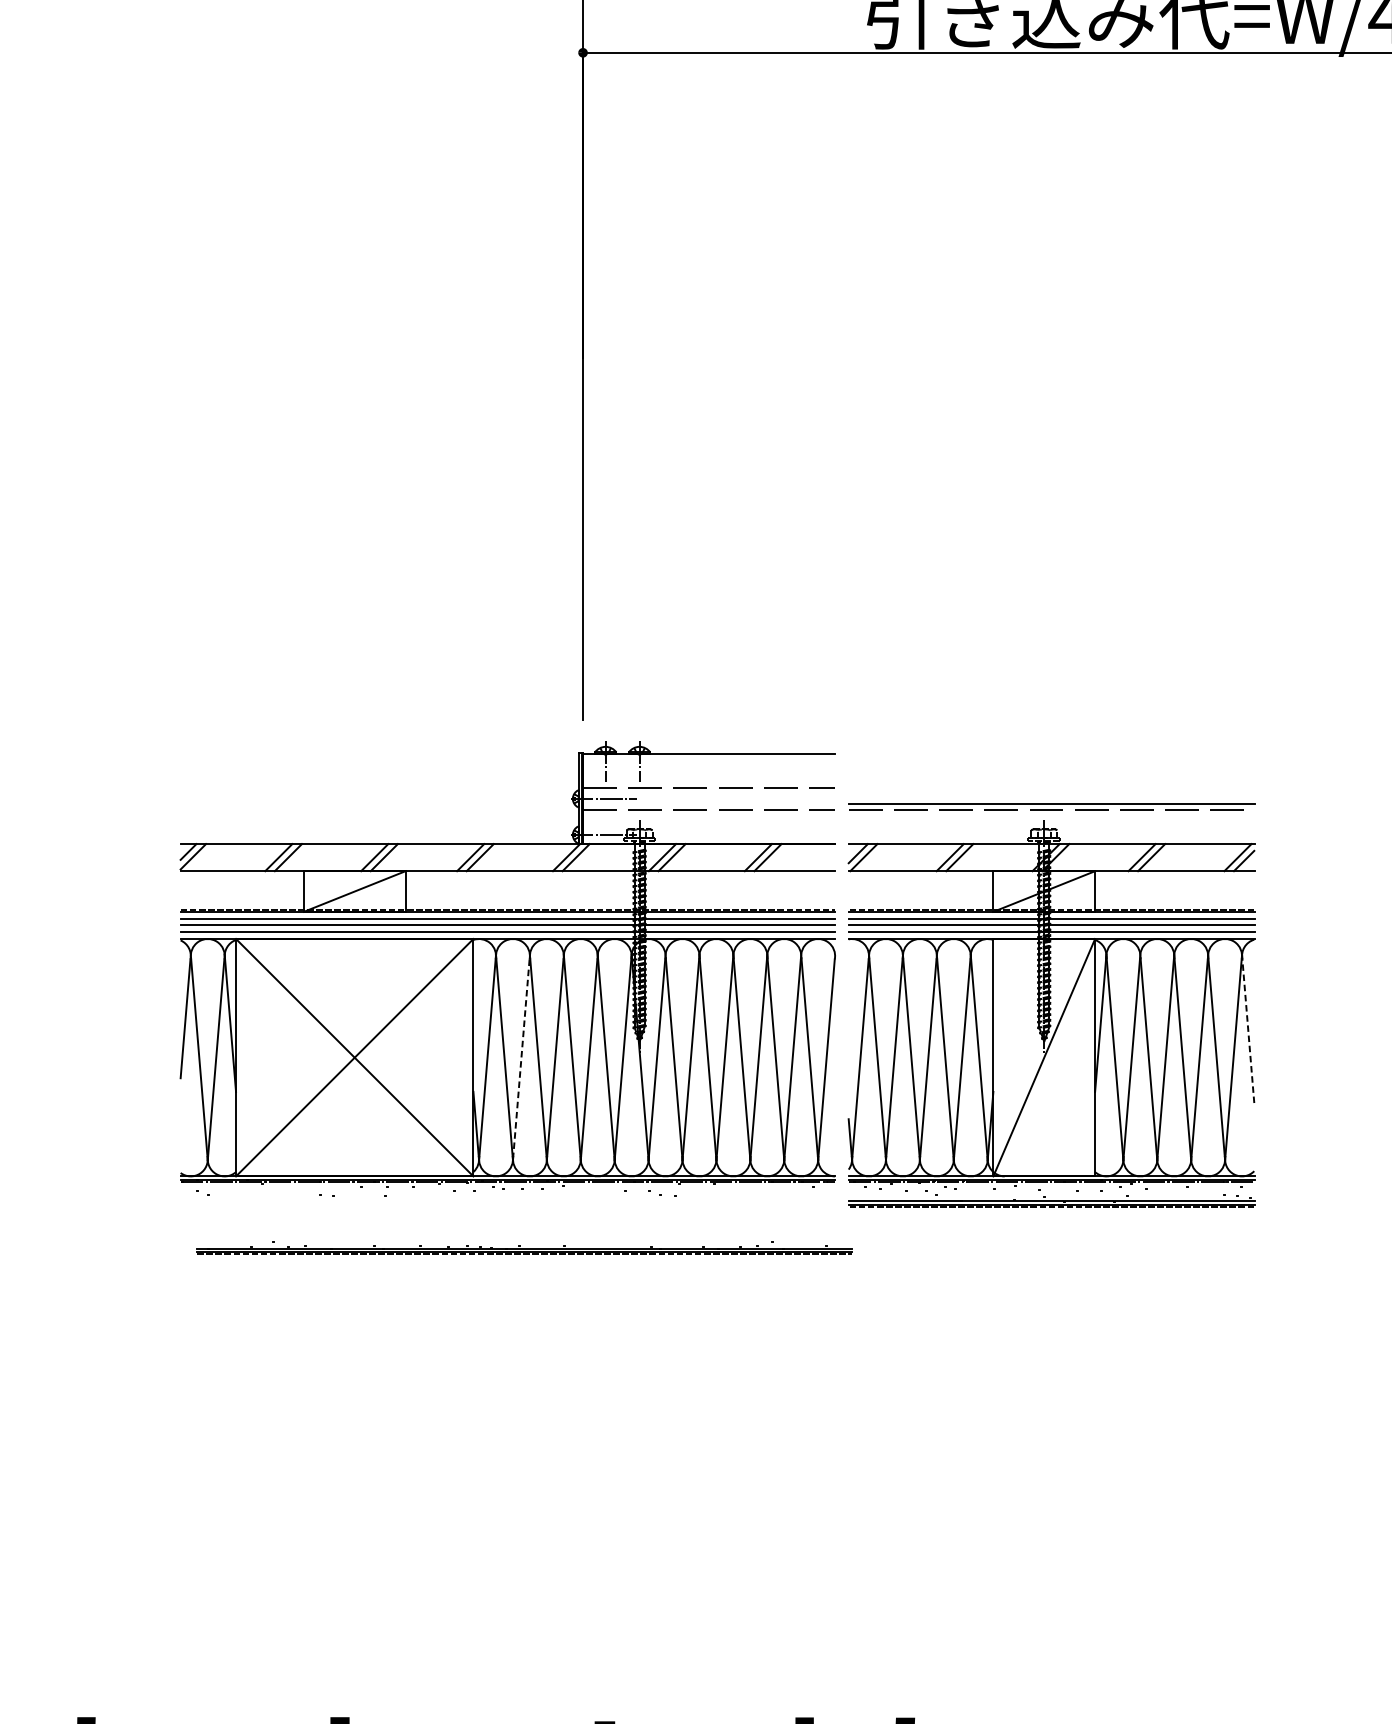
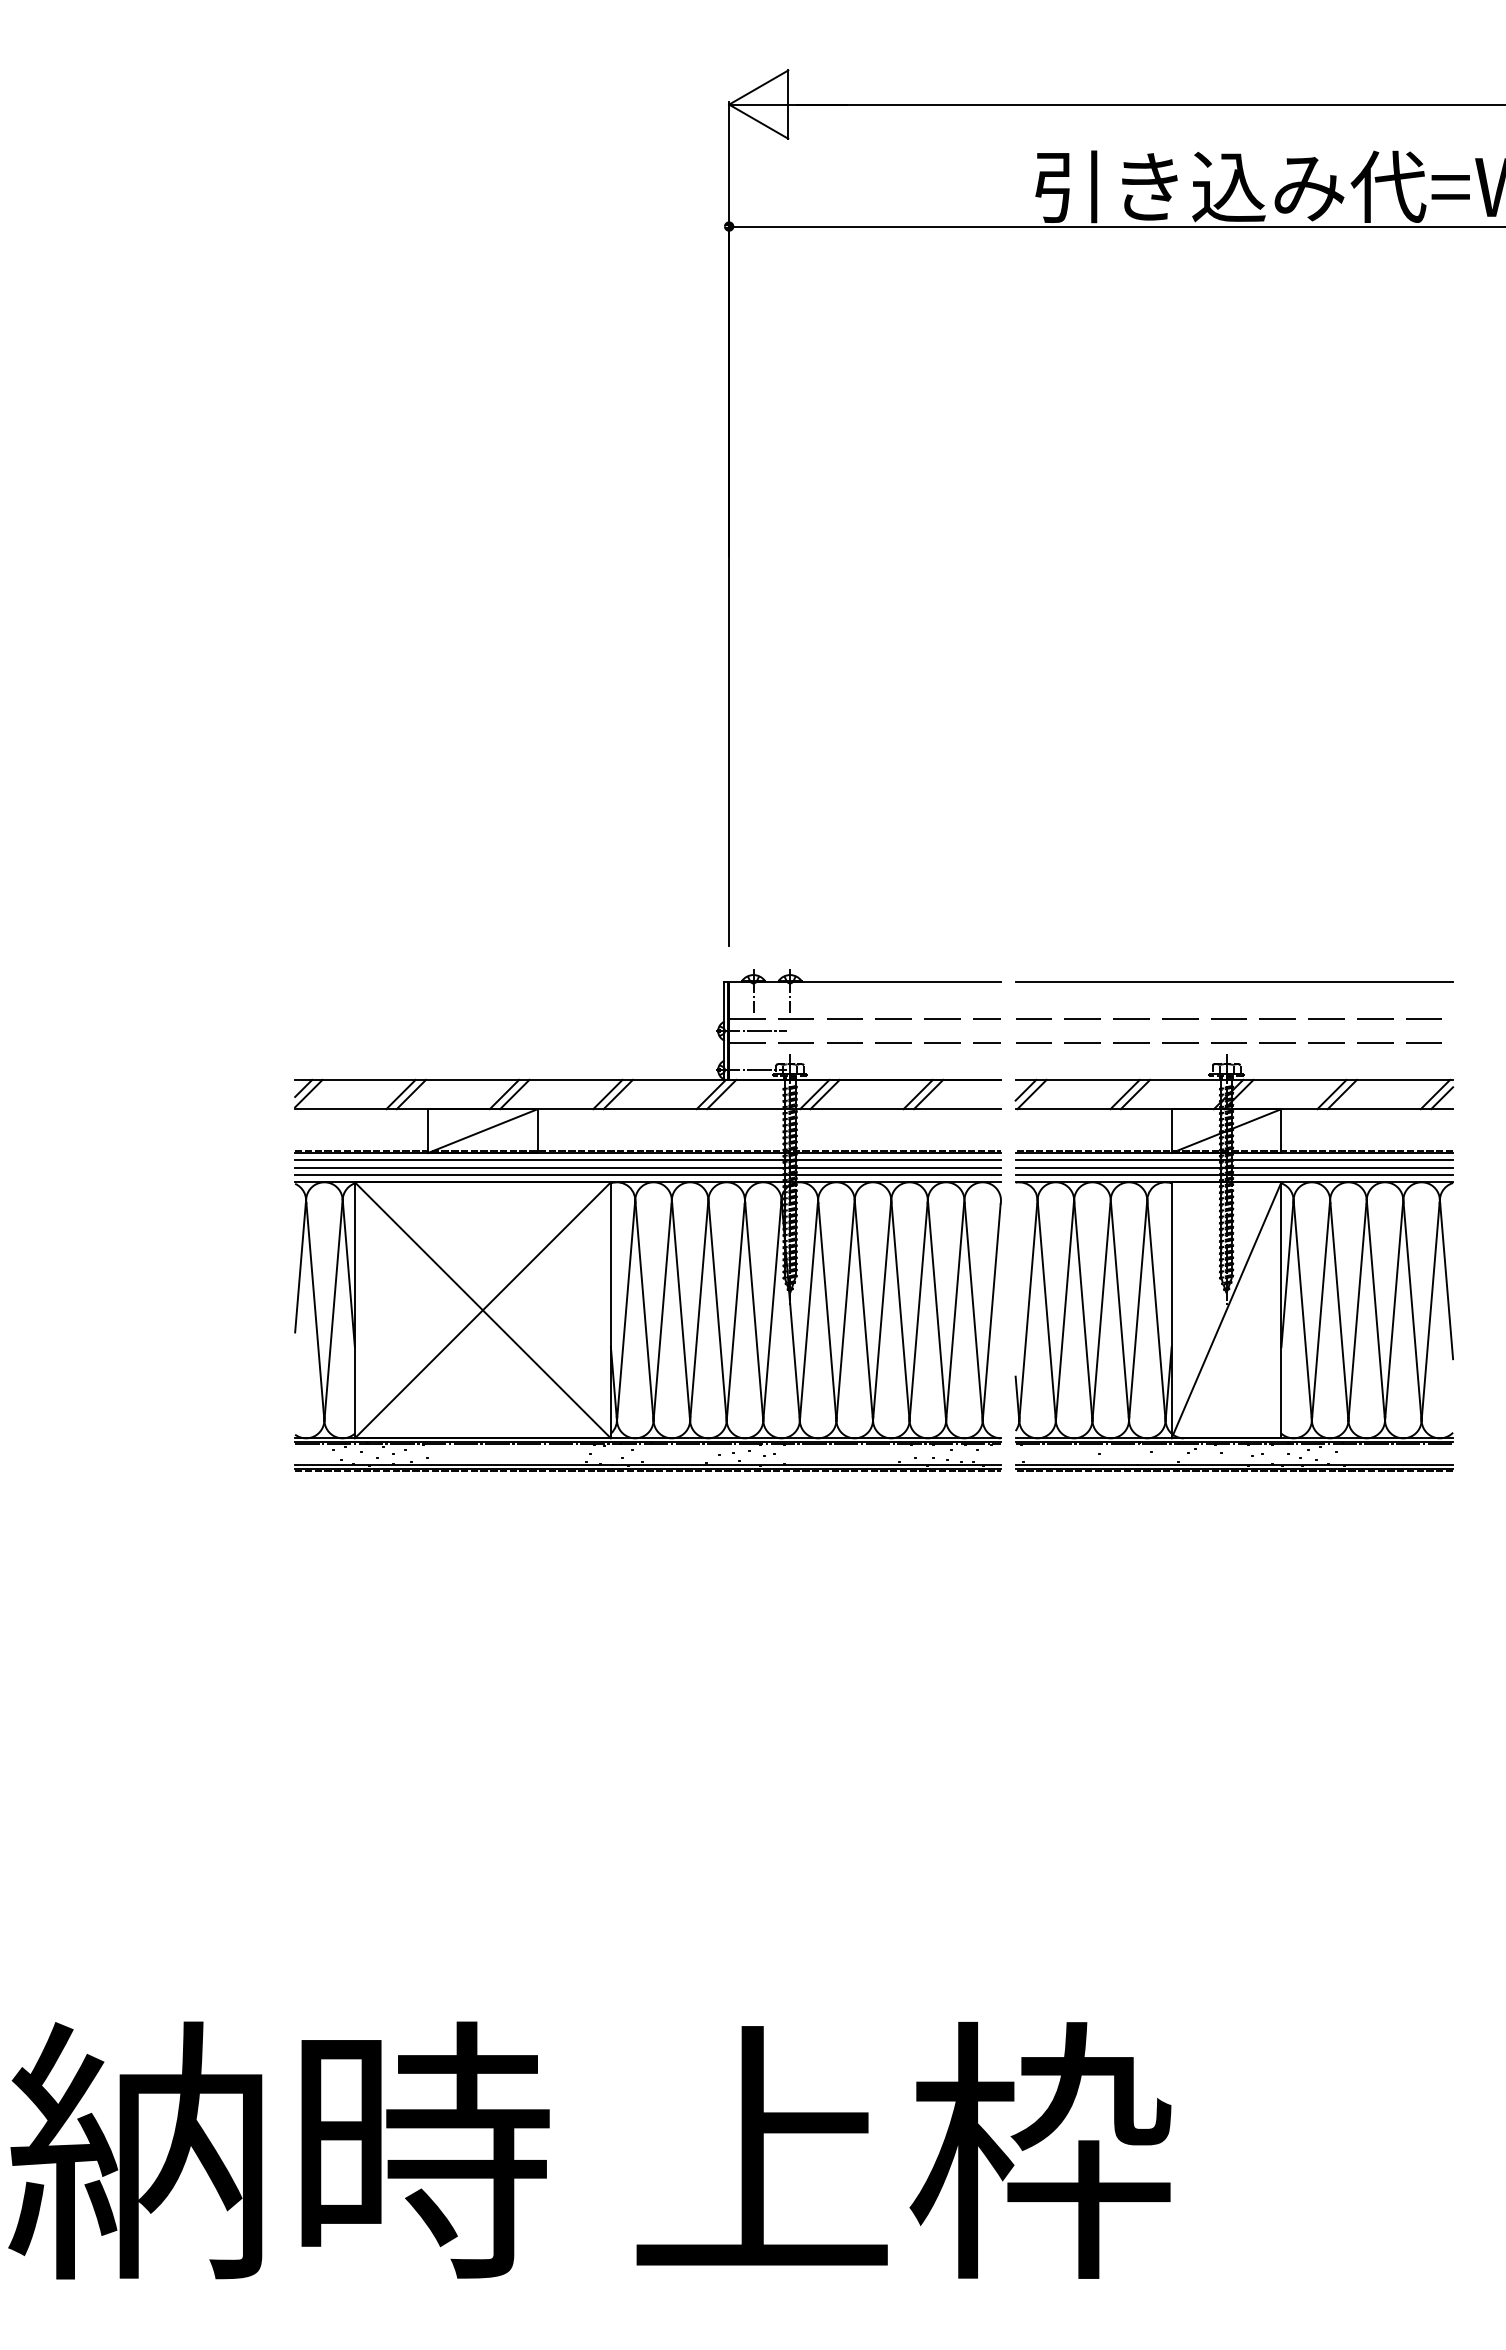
line: (1046, 787) -> (1228, 1018), added
line: (1051, 802) -> (1234, 981), moved
line: (1248, 1028) -> (1446, 1278), dashed -> solid
line: (521, 1059) -> (662, 1312), dashed -> solid
part: (524, 1247) -> (647, 1464), moved

